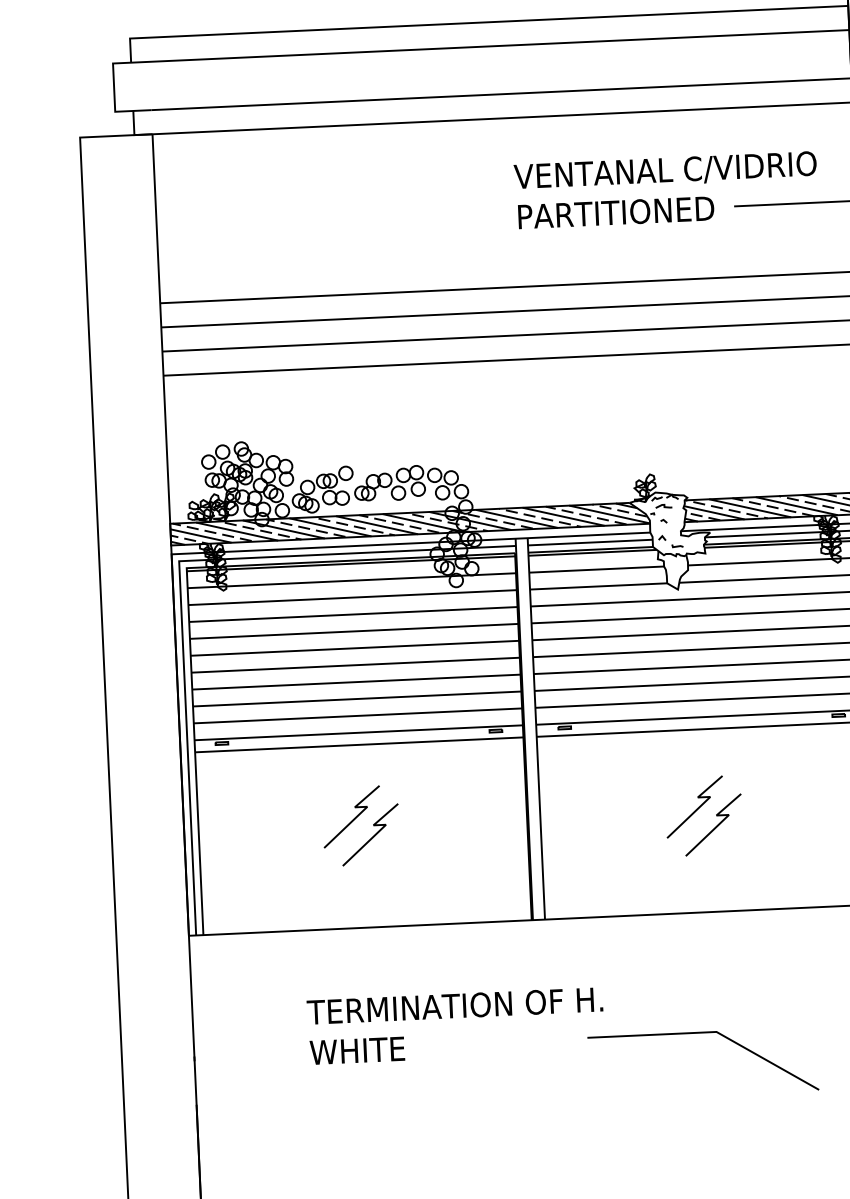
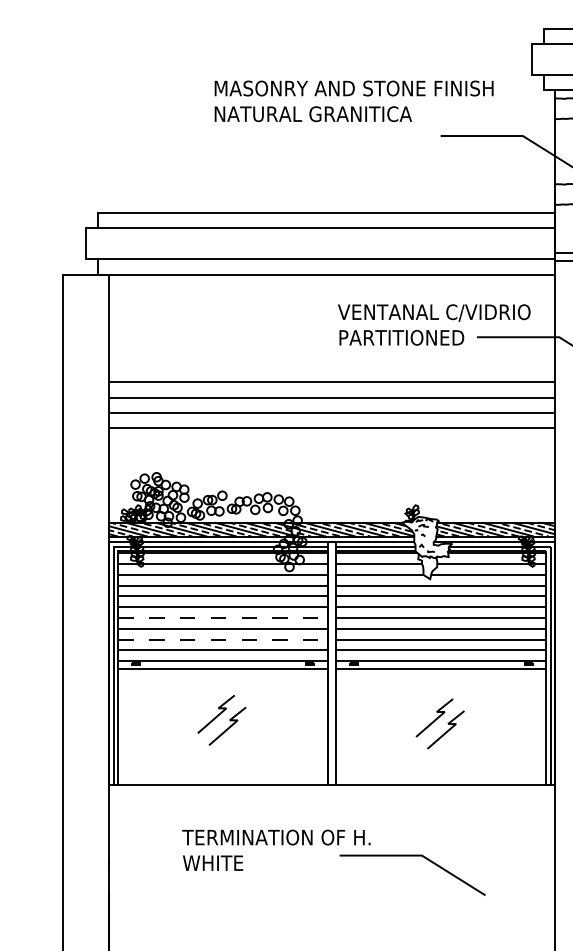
line: (356, 665) -> (223, 618), solid -> dashed
line: (357, 698) -> (223, 639), solid -> dashed
line: (701, 1034) -> (412, 856), moved

